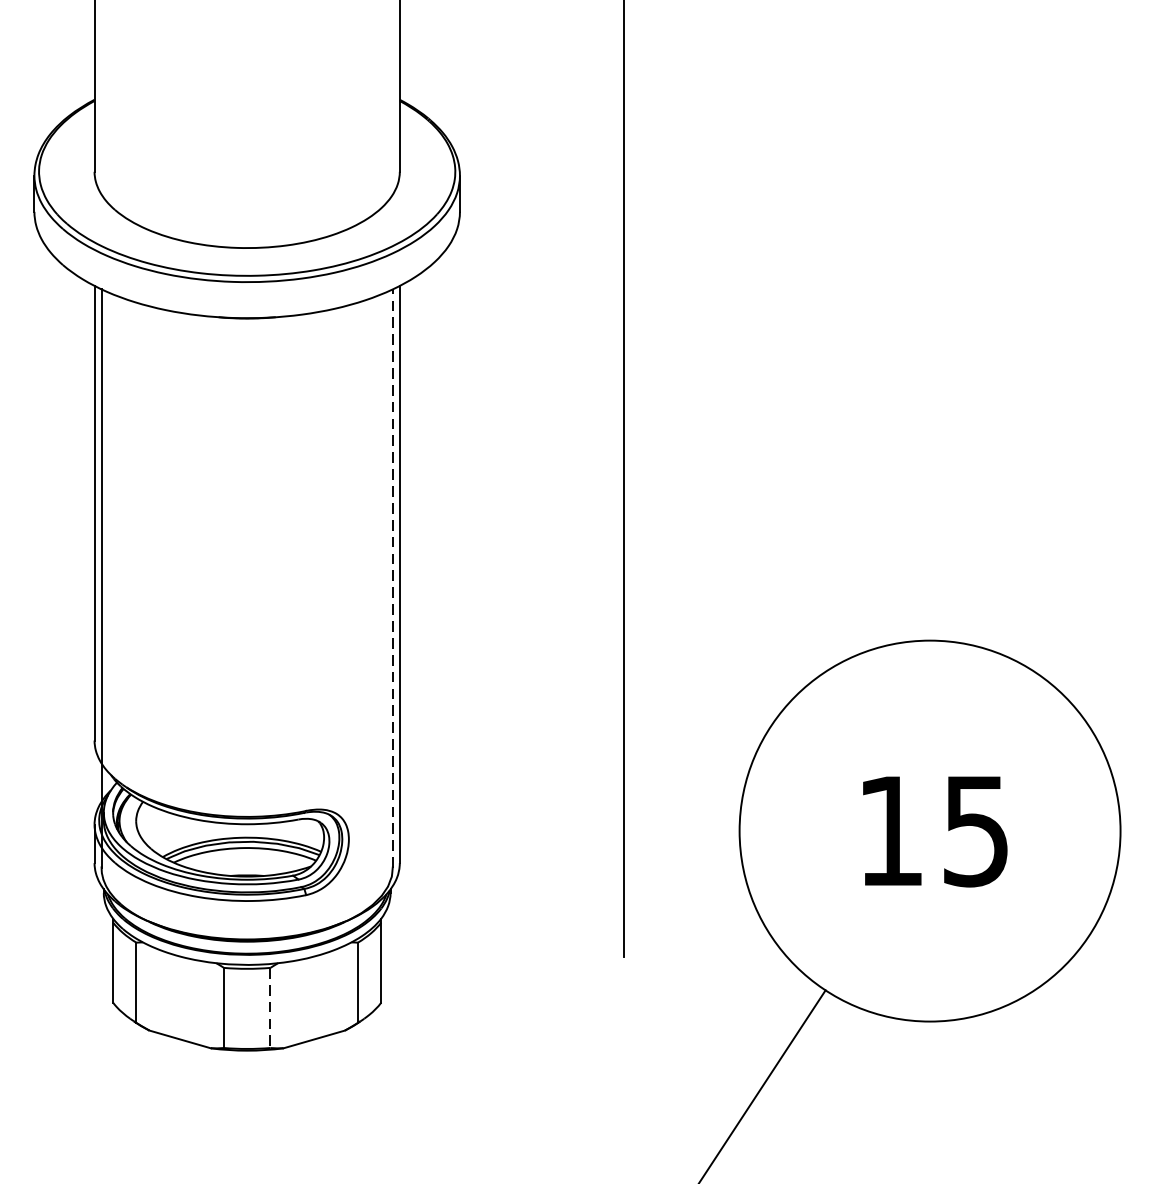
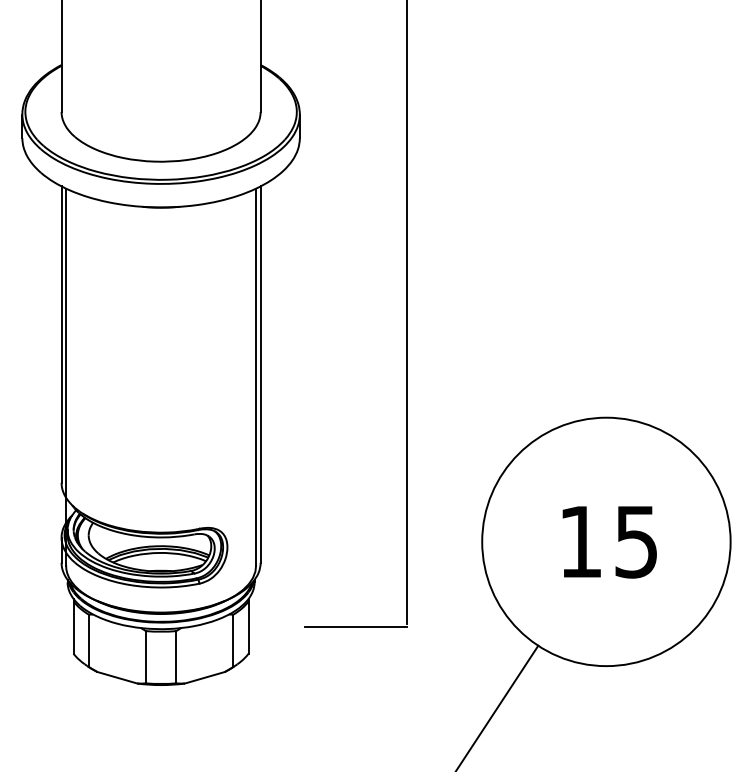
line: (393, 578) -> (256, 377), dashed -> solid
line: (546, 962) -> (356, 627), added
line: (270, 1008) -> (176, 657), dashed -> solid

